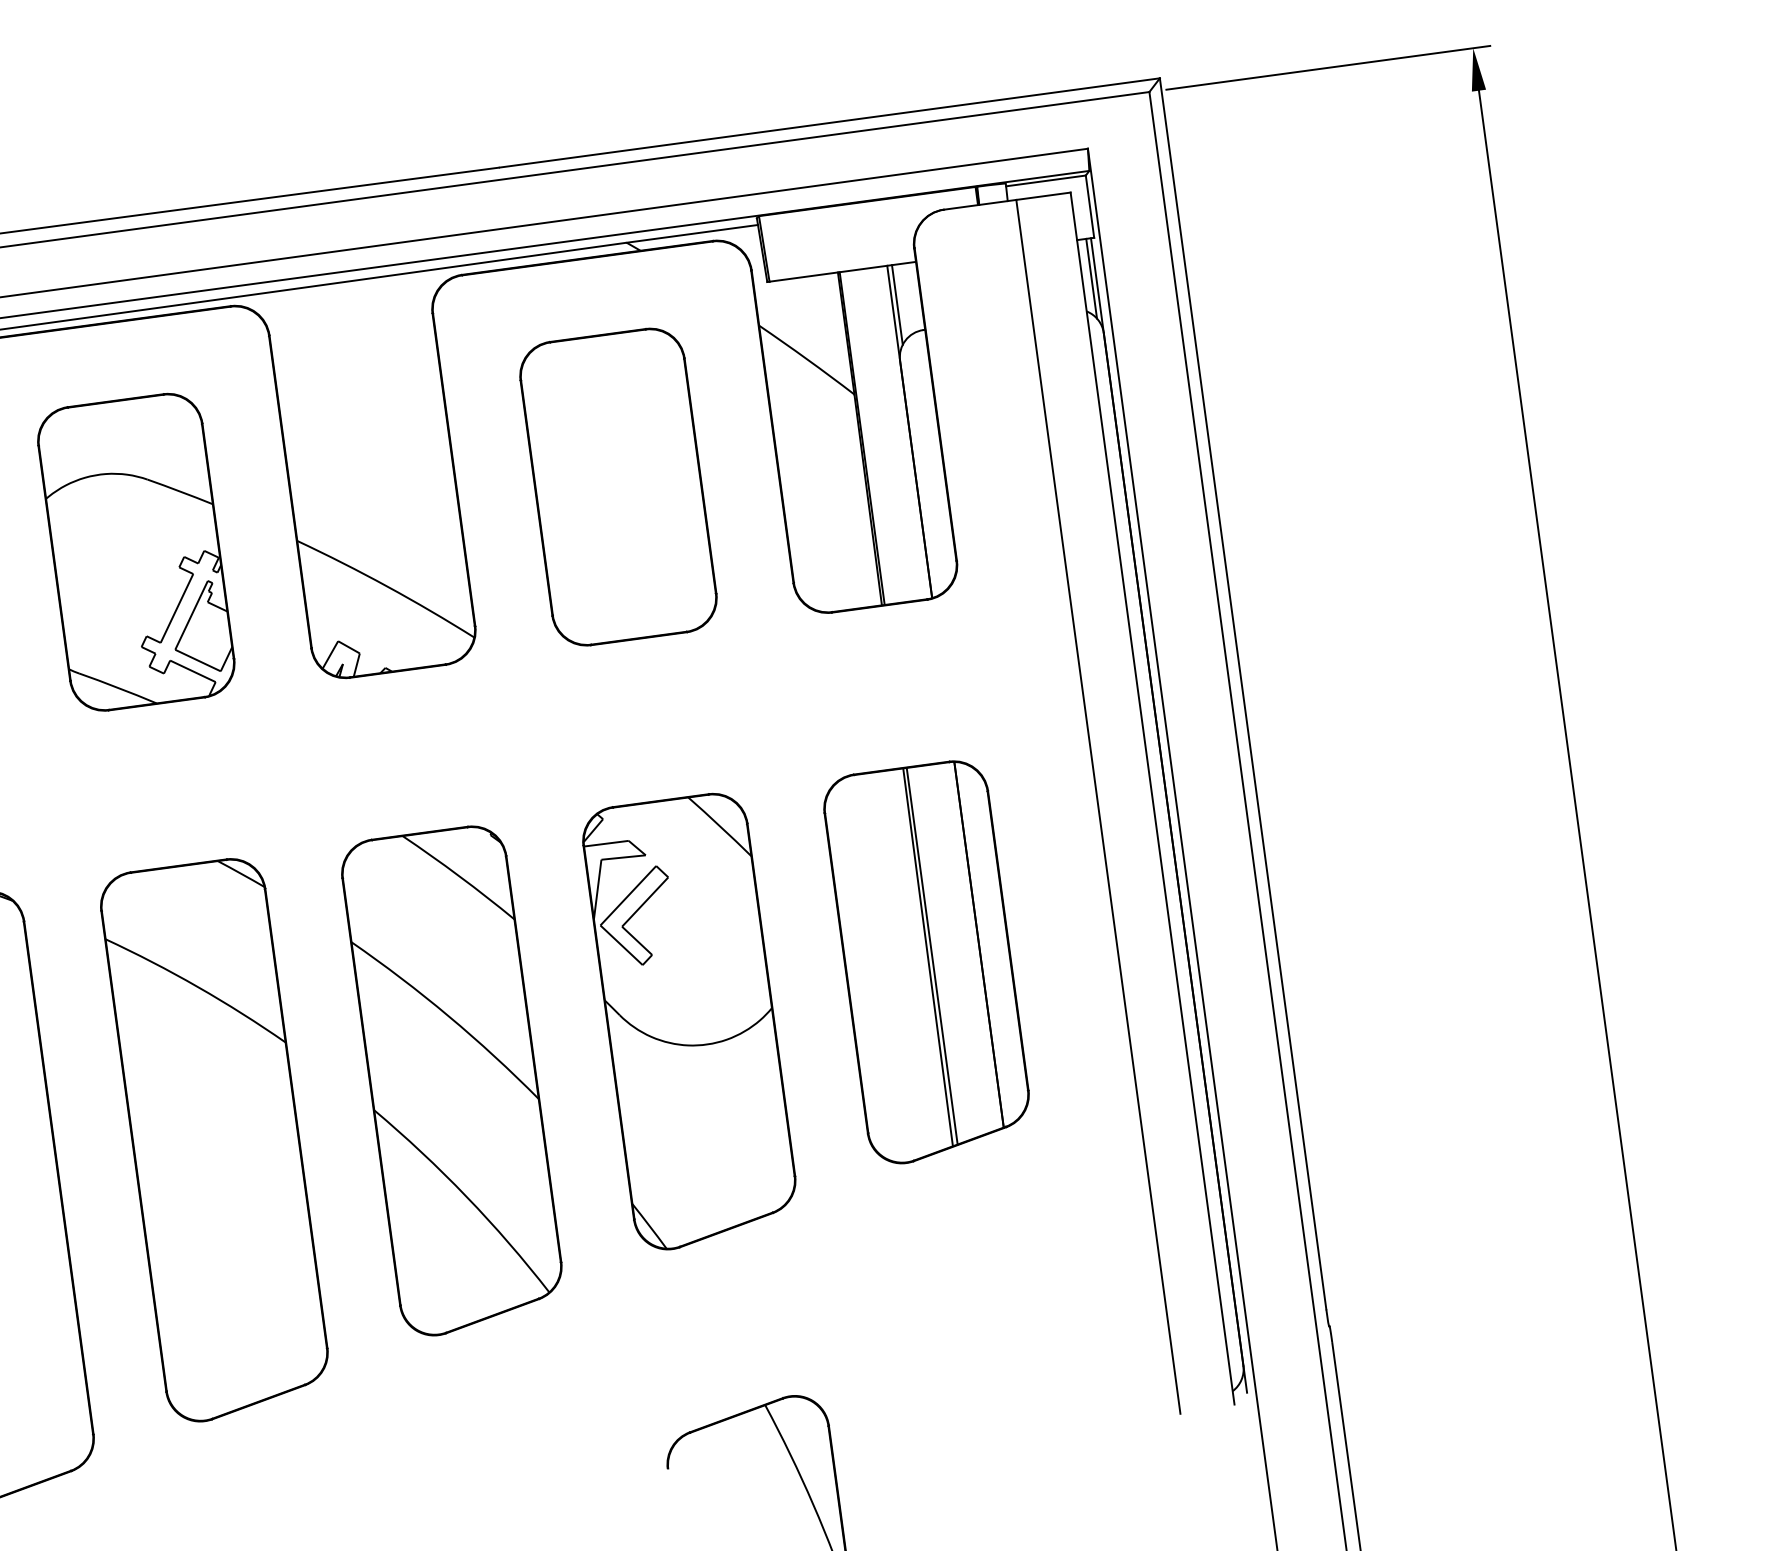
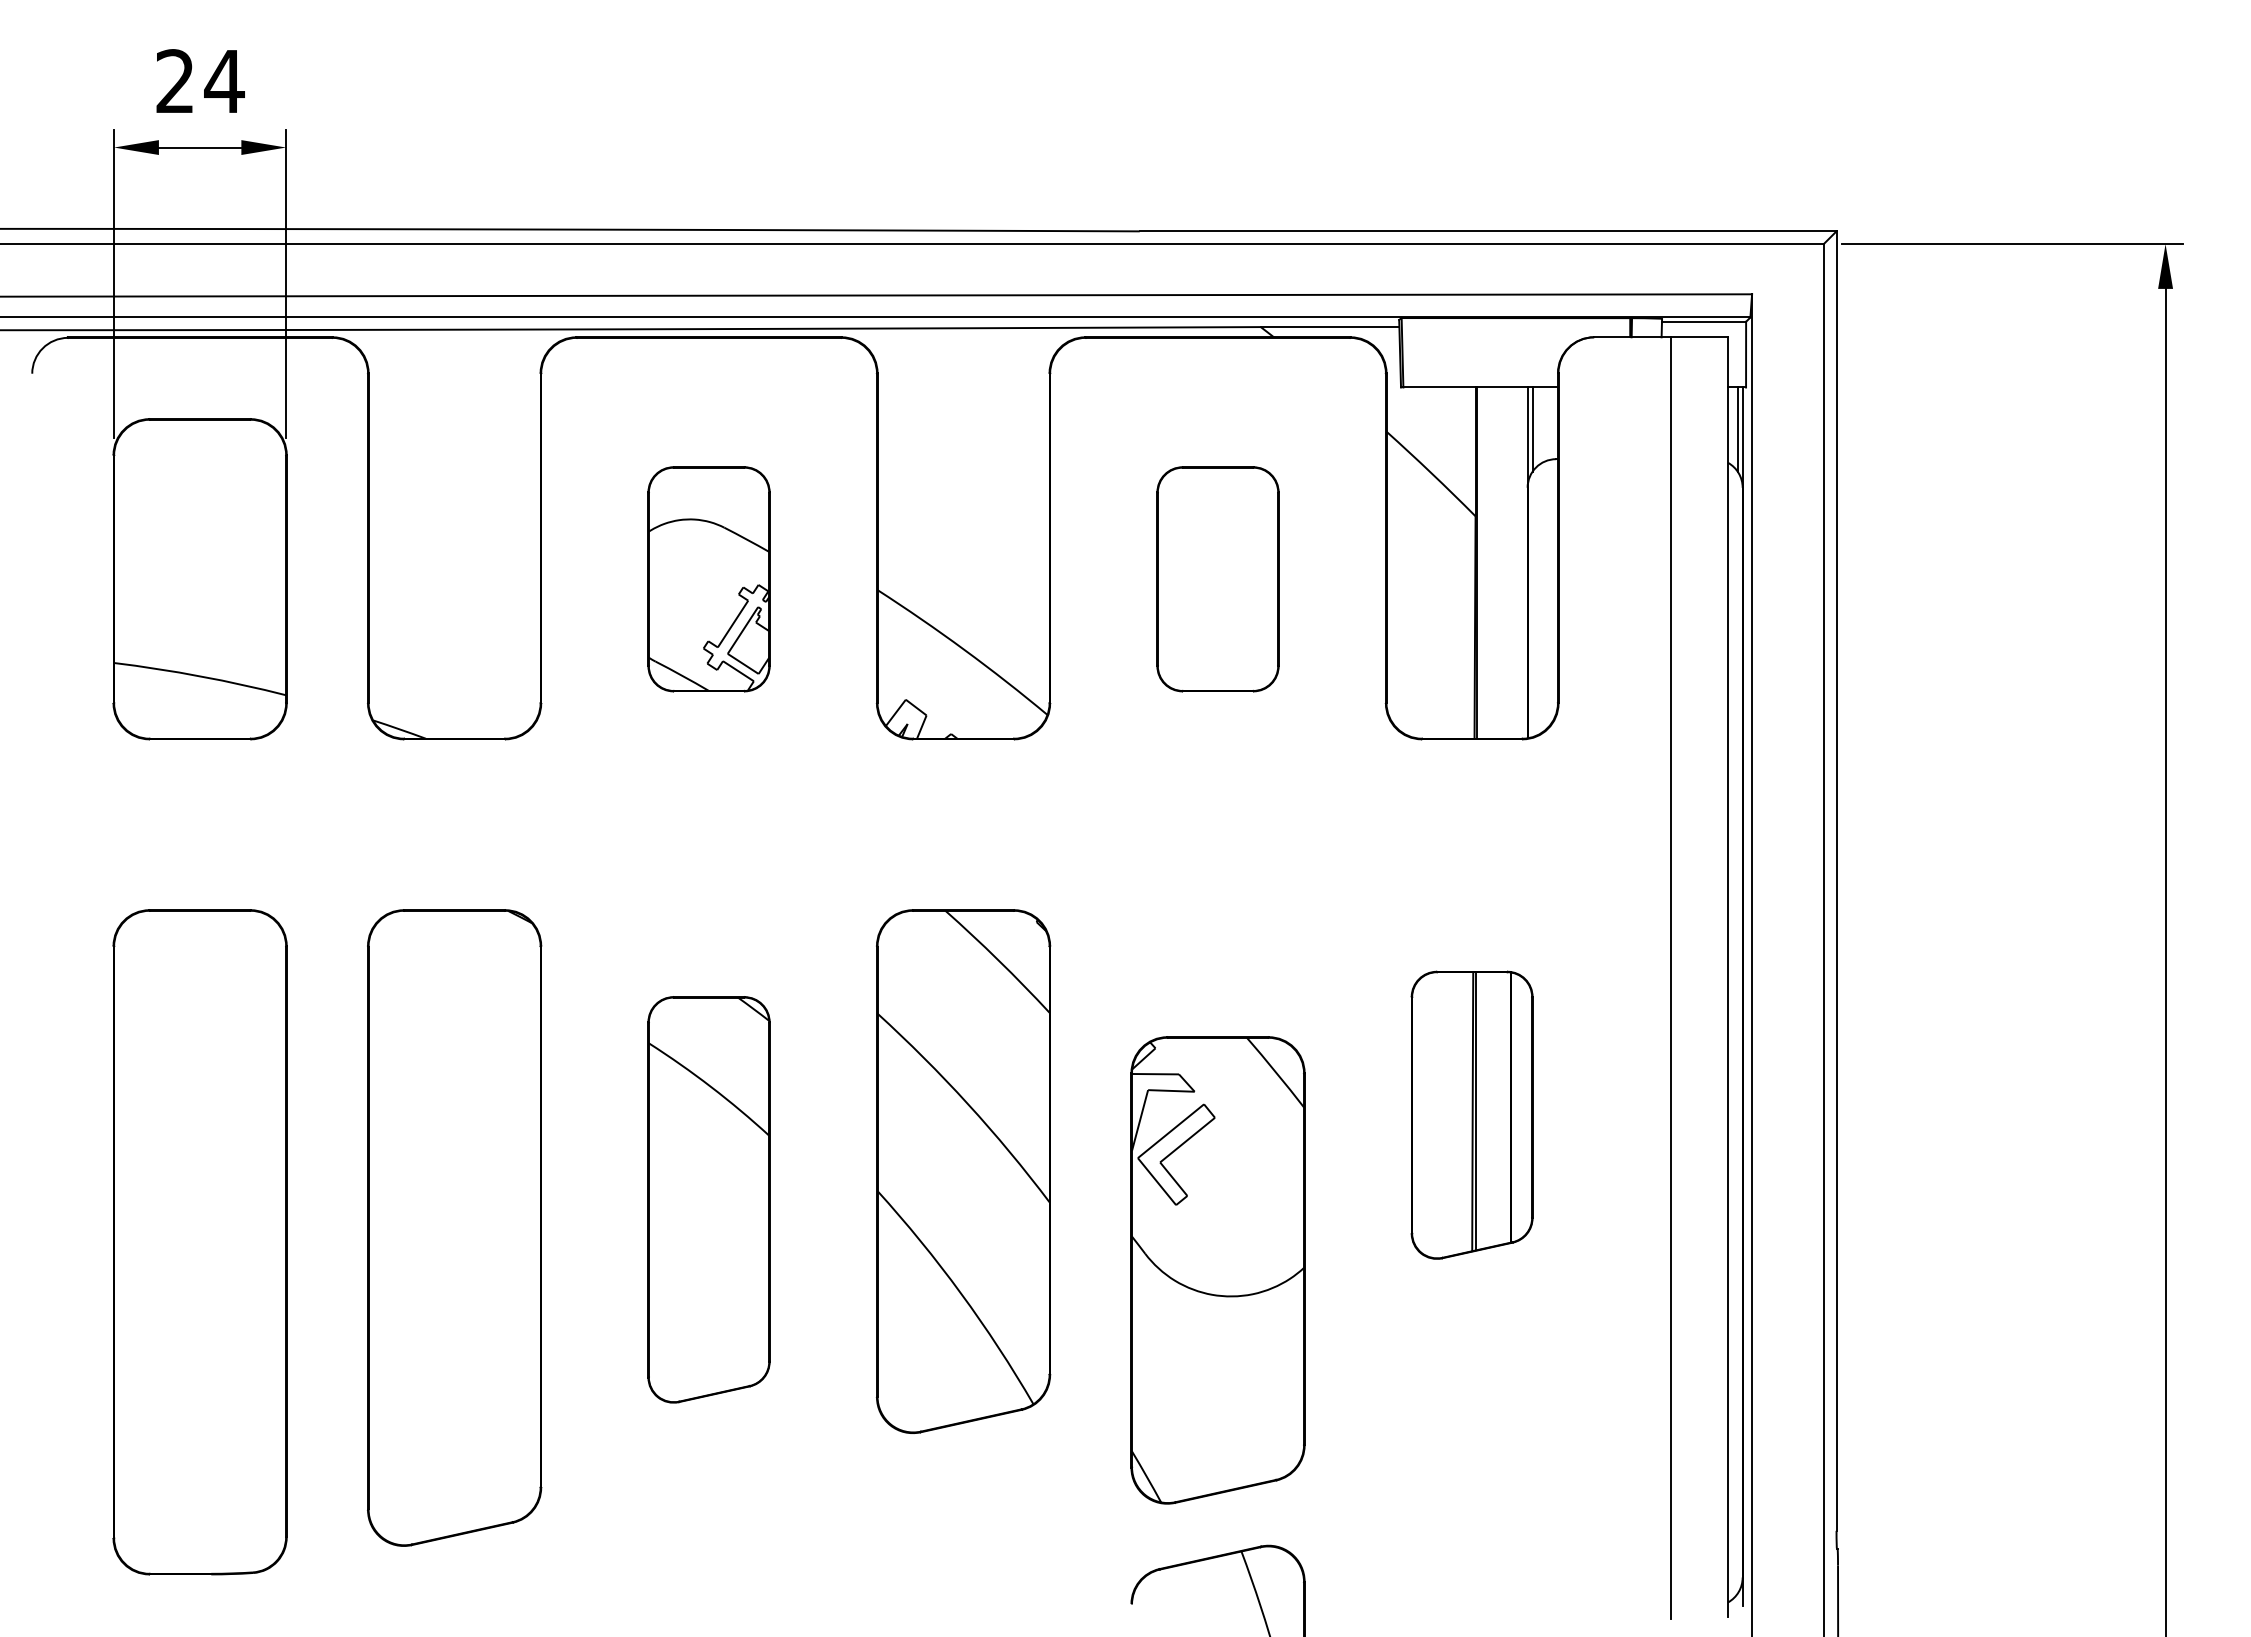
part: (618, 487) -> (1217, 579), size x0.7
part: (135, 552) -> (708, 579), size x0.7
part: (927, 962) -> (1471, 1115), size x0.7
part: (690, 1021) -> (1217, 1270), moved
part: (215, 1139) -> (708, 1199), size x0.7

